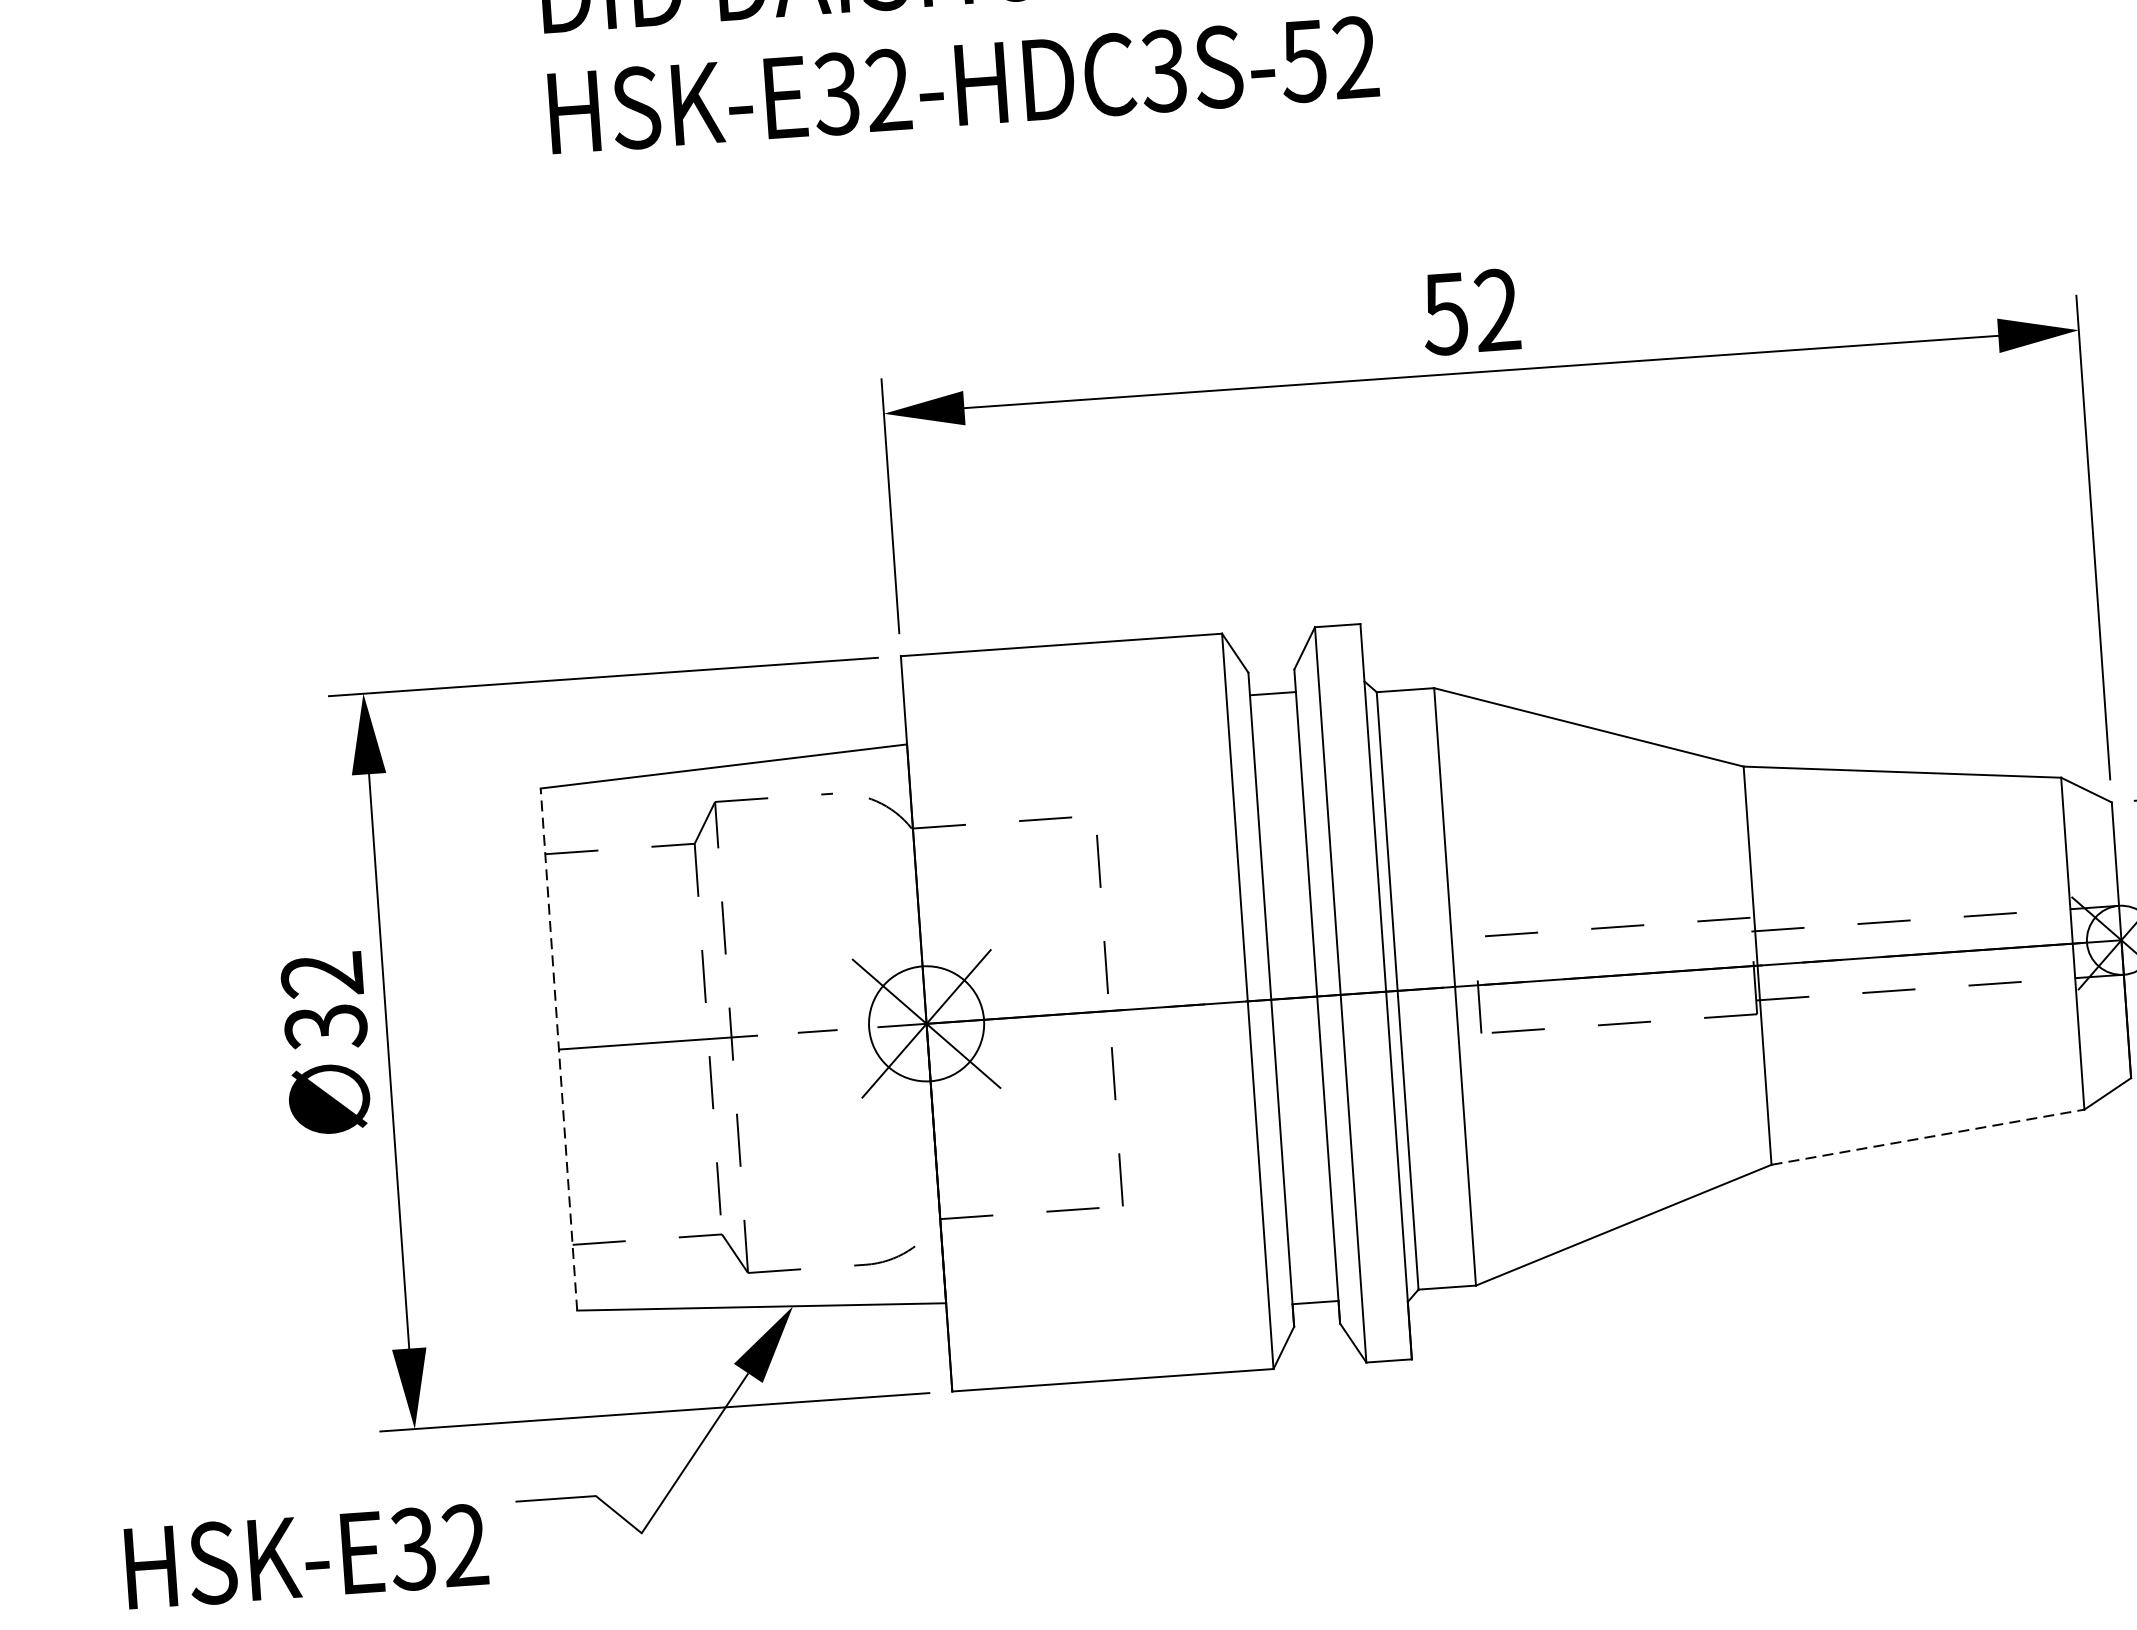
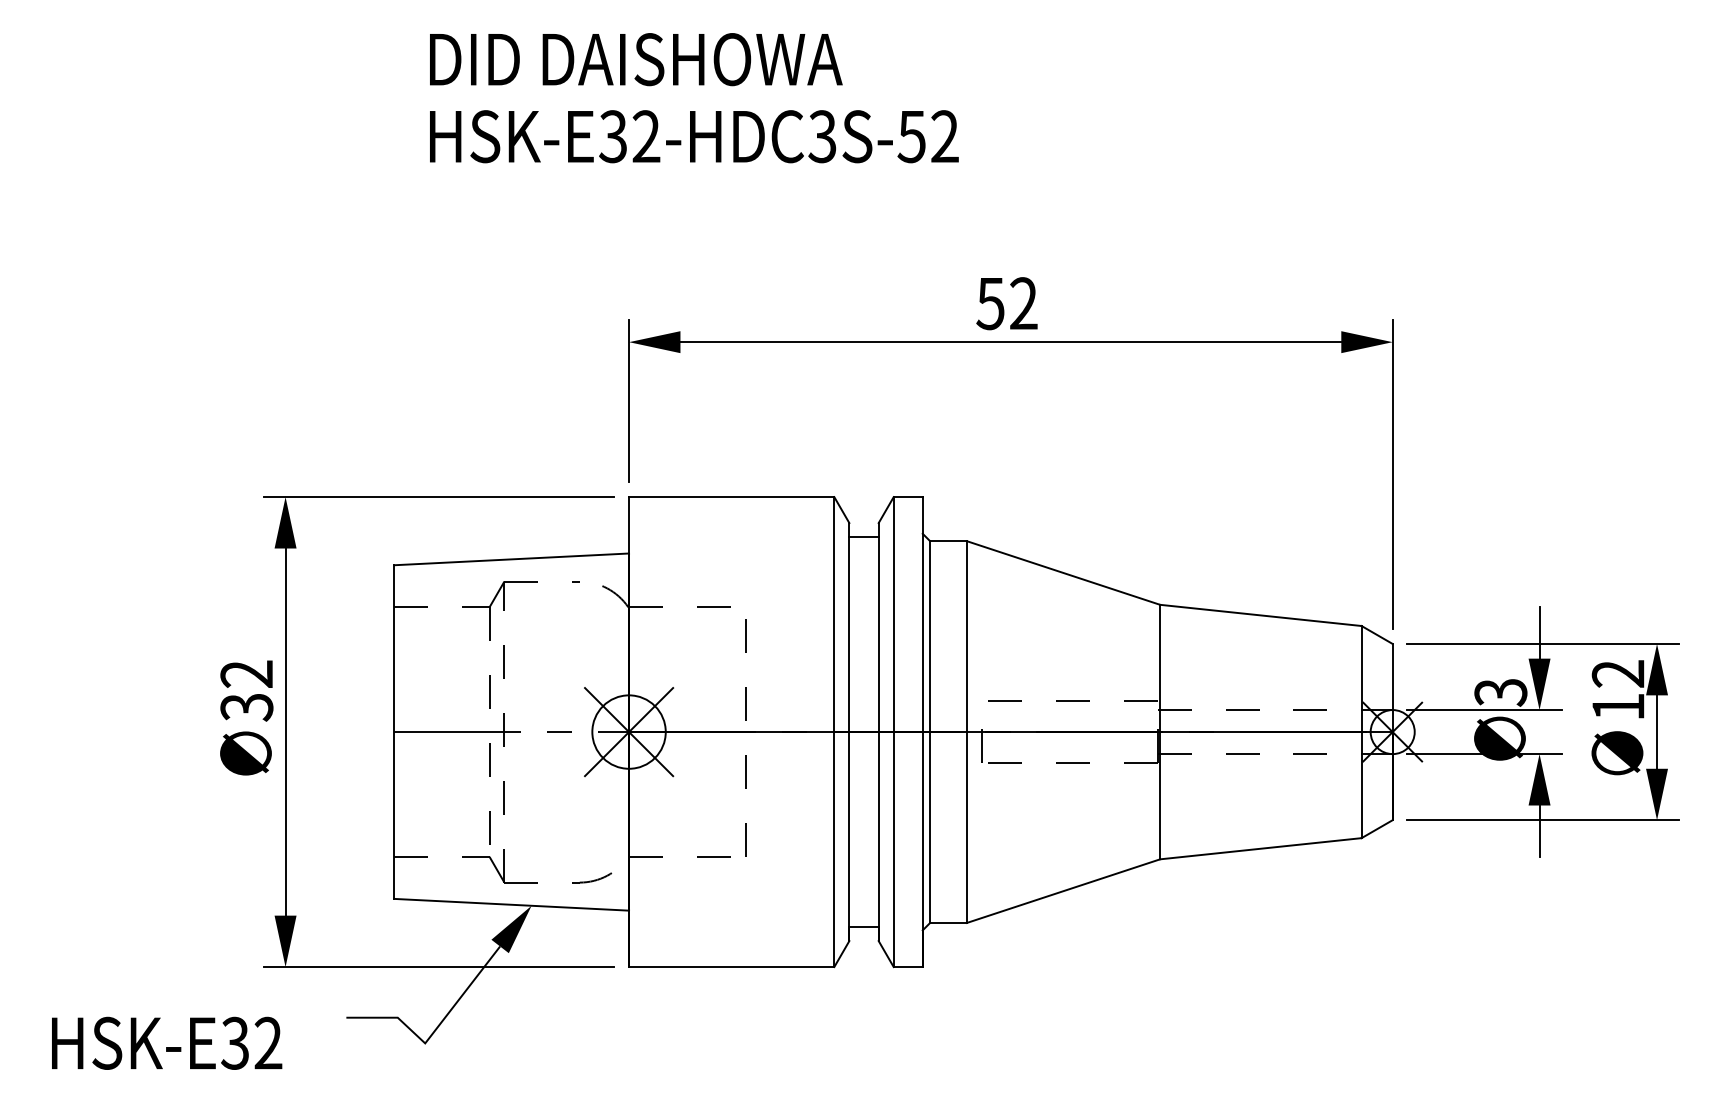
line: (559, 1050) -> (394, 732), dashed -> solid
line: (1928, 1136) -> (1261, 848), dashed -> solid
text: (307, 1555) -> (167, 1042), moved

